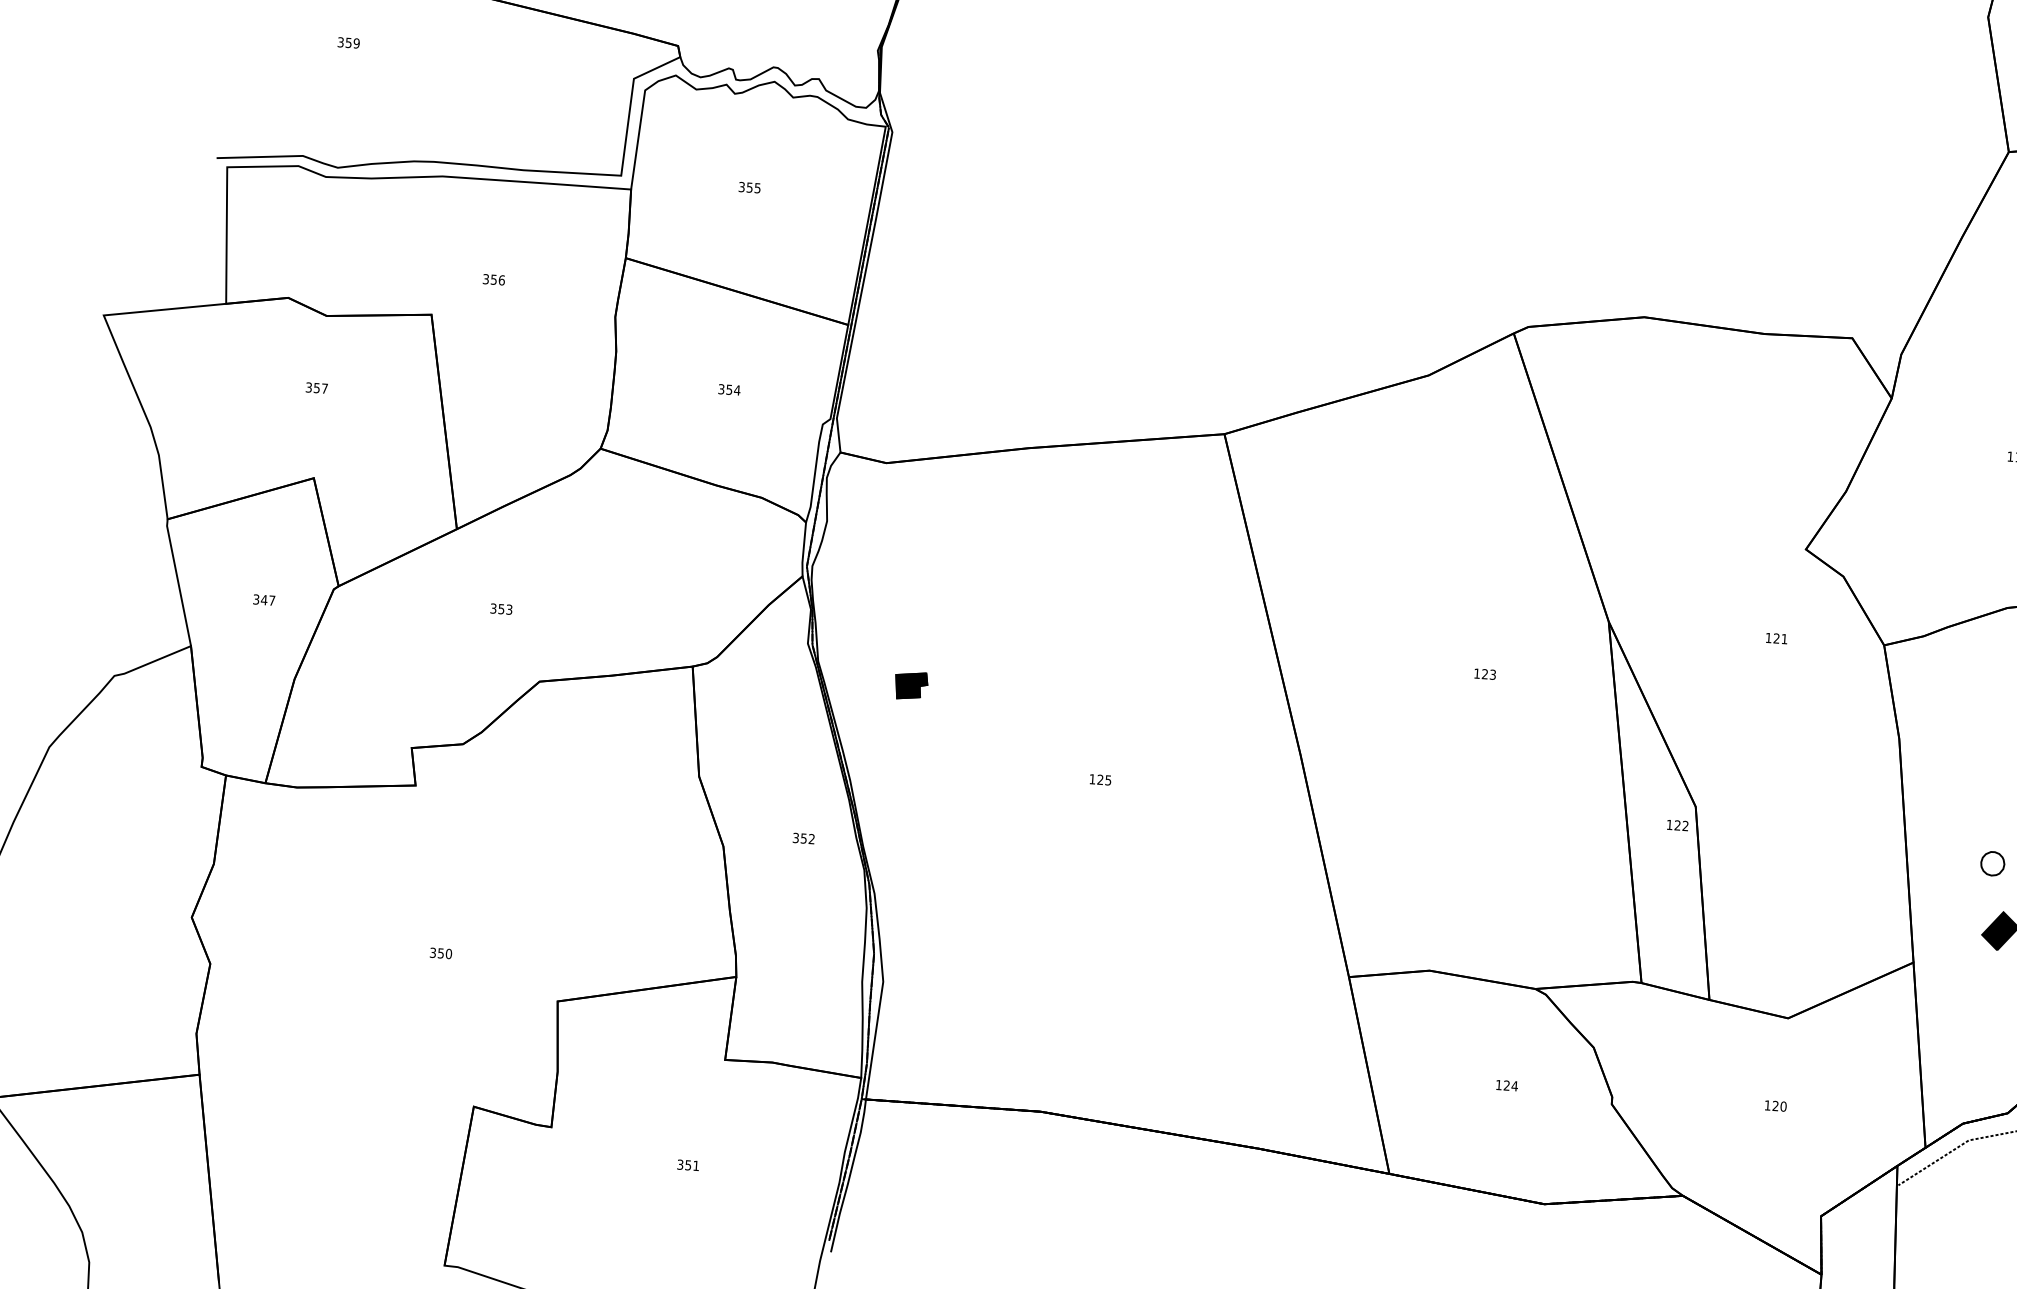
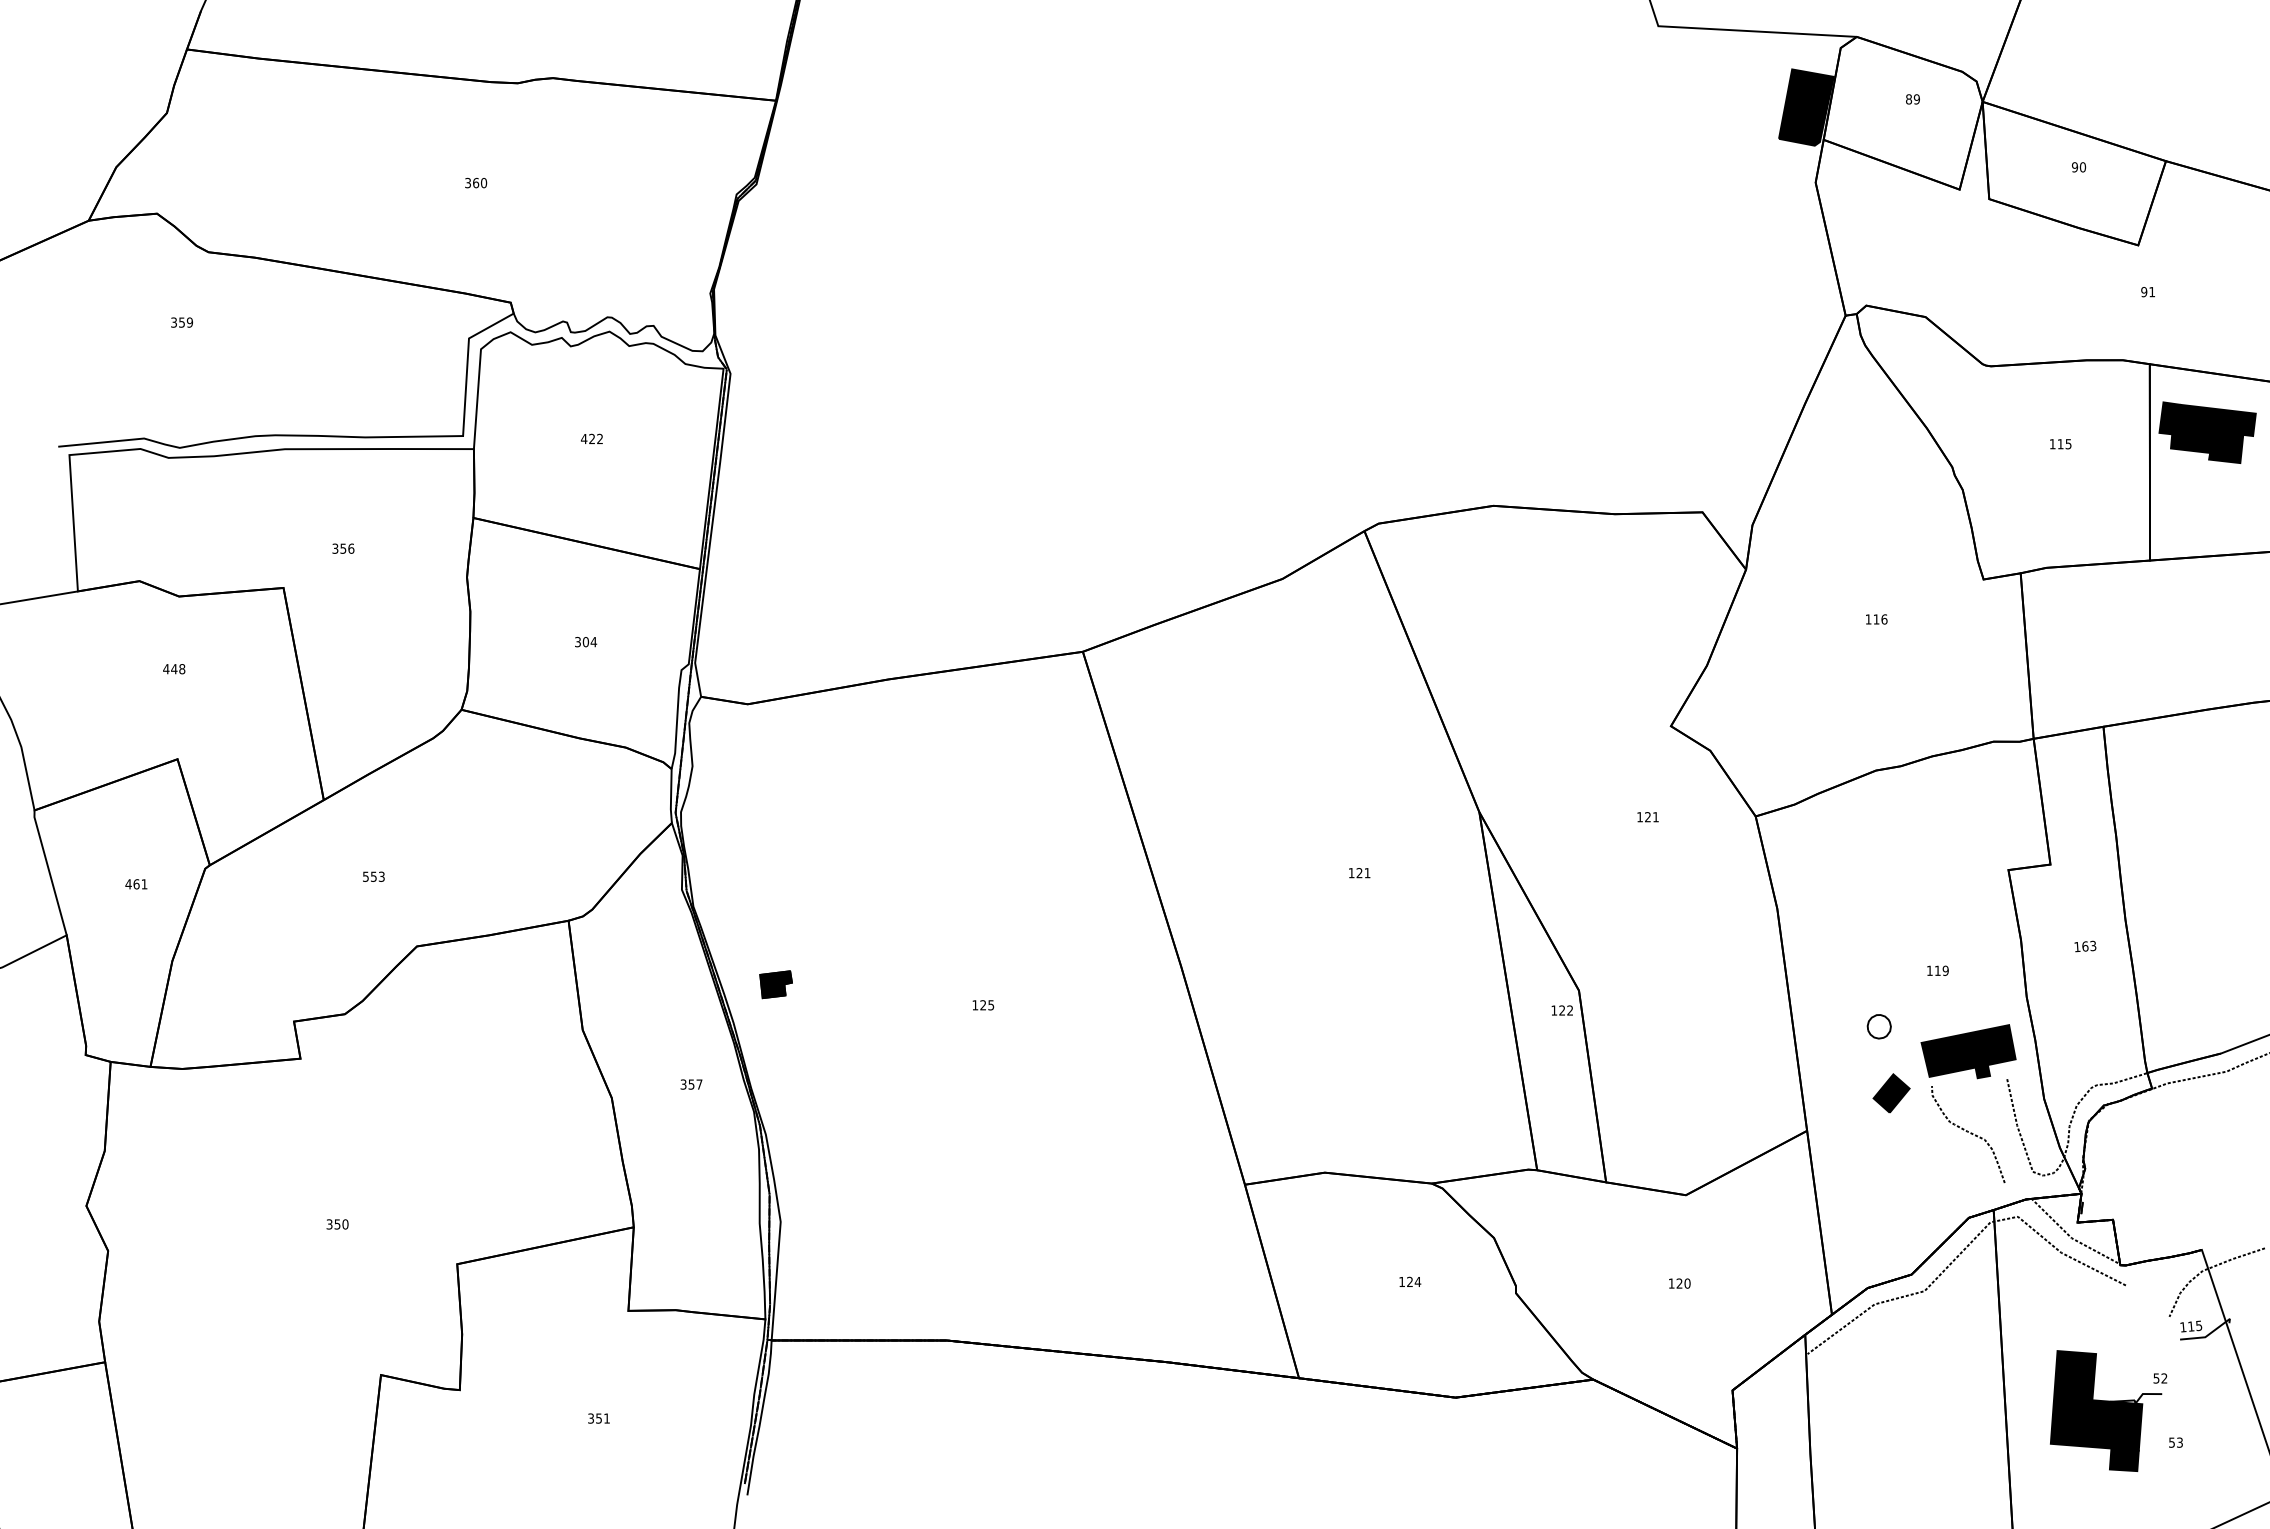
text: (749, 187) -> (591, 438), 355 -> 422
text: (317, 388) -> (174, 669), 357 -> 448
text: (728, 390) -> (585, 642), 354 -> 304
text: (264, 600) -> (136, 884), 347 -> 461
text: (493, 608) -> (365, 876), 353 -> 553
text: (1492, 675) -> (1367, 873), 123 -> 121
part: (910, 685) -> (775, 984), moved
text: (811, 839) -> (699, 1084), 352 -> 357

